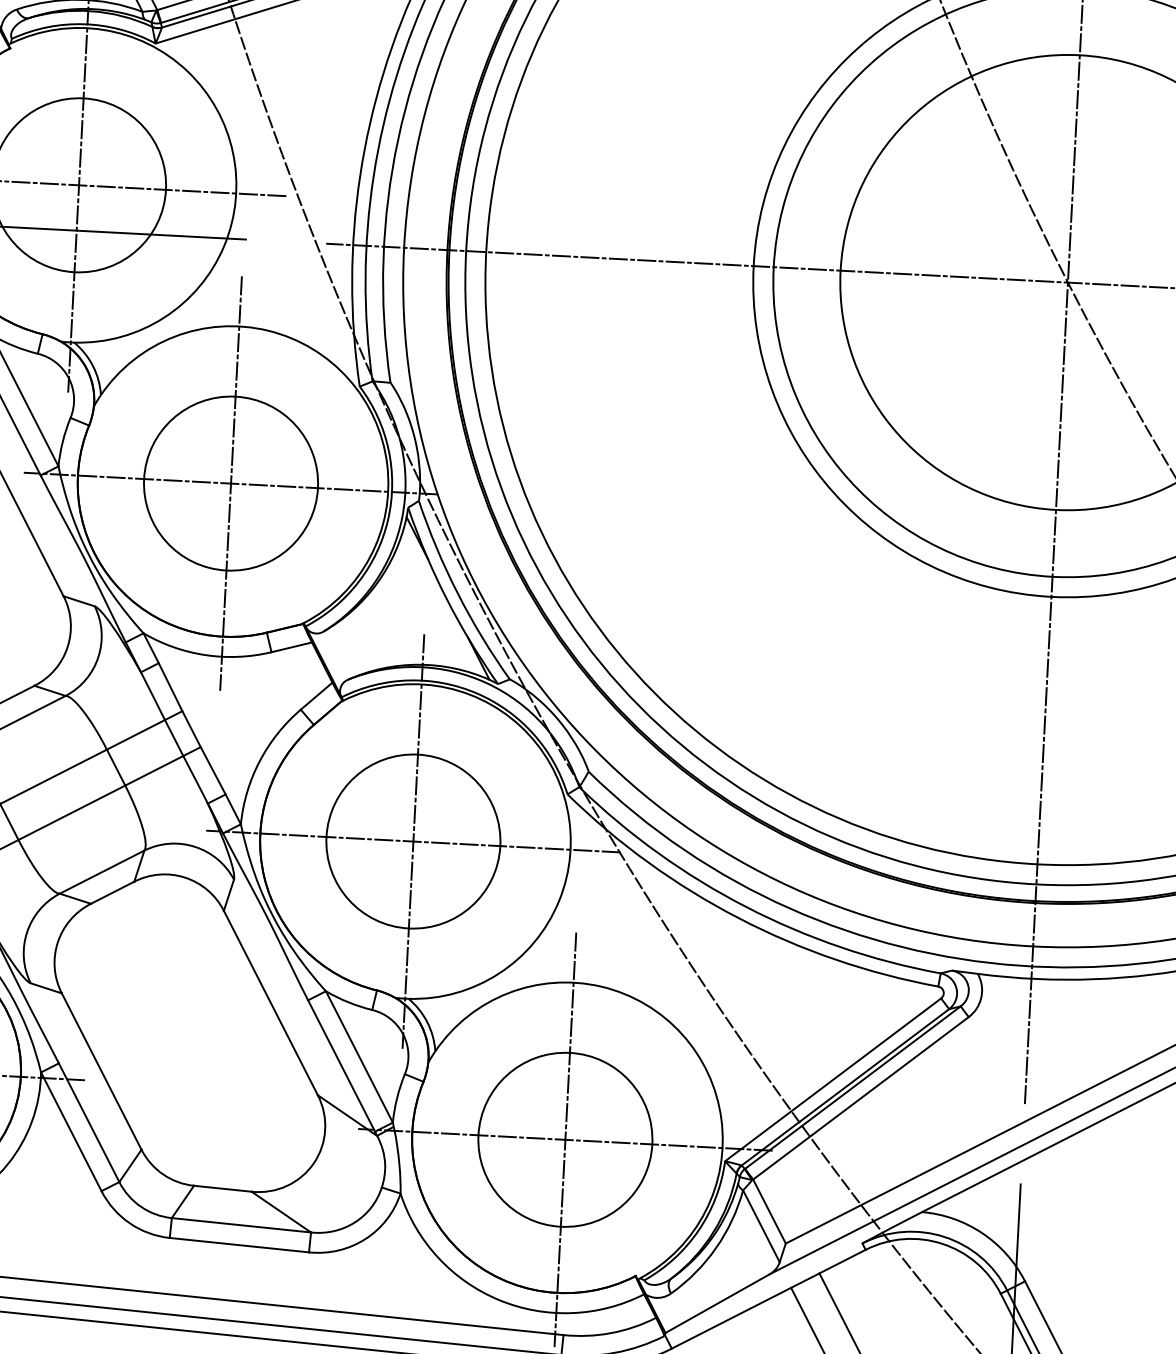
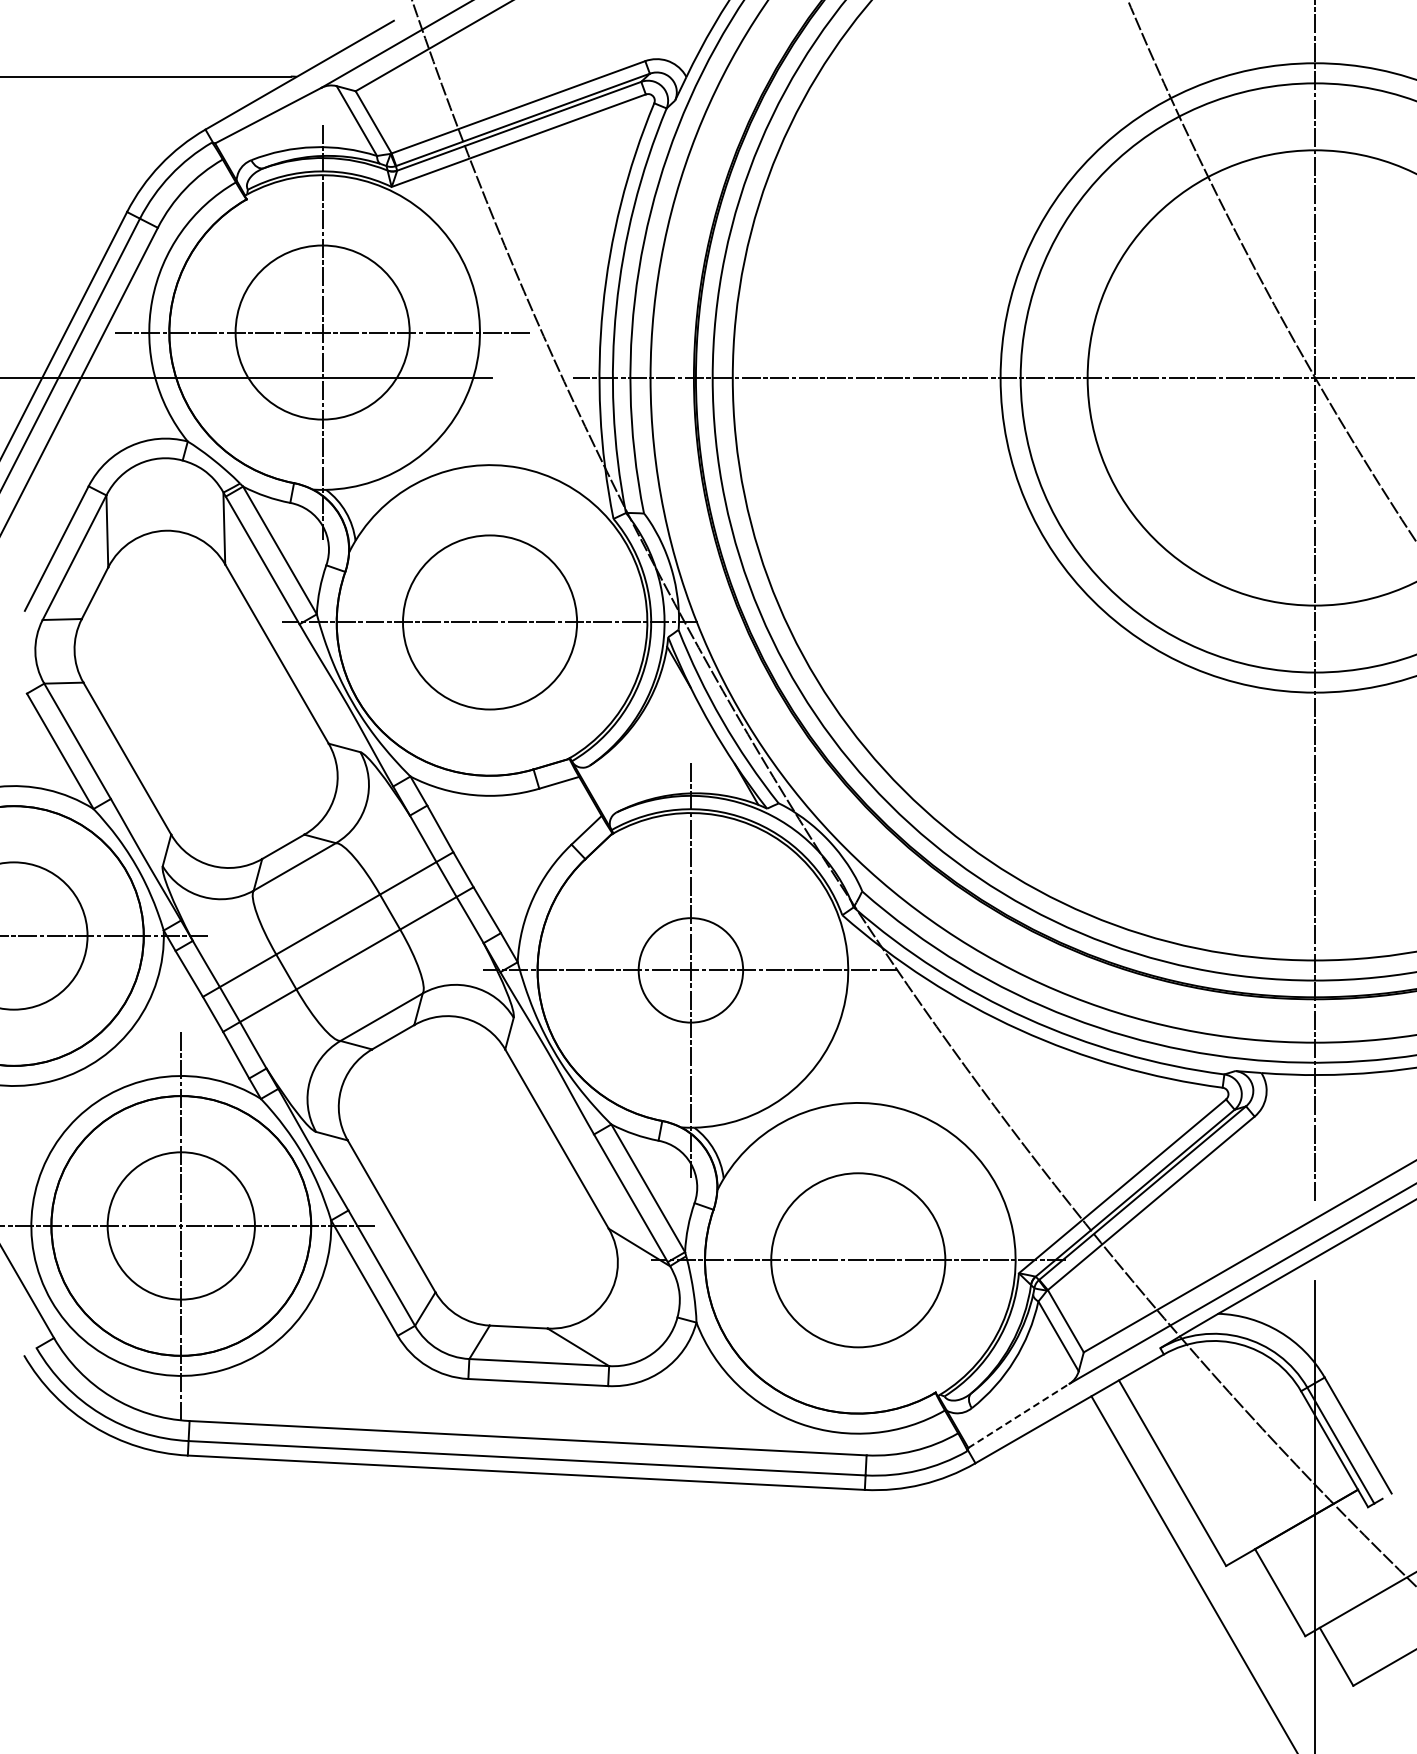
line: (231, 483) -> (490, 622), removed
circle: (413, 841) -> (690, 970), size x0.6
line: (565, 1139) -> (858, 1259), removed
line: (717, 1303) -> (1018, 1415), solid -> dashed

